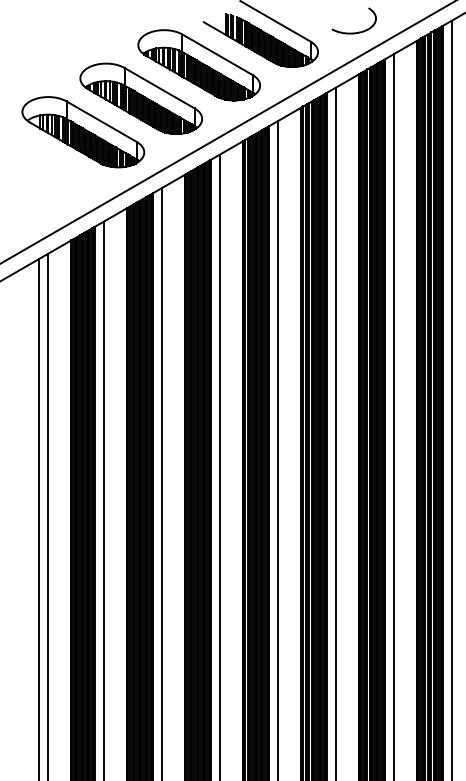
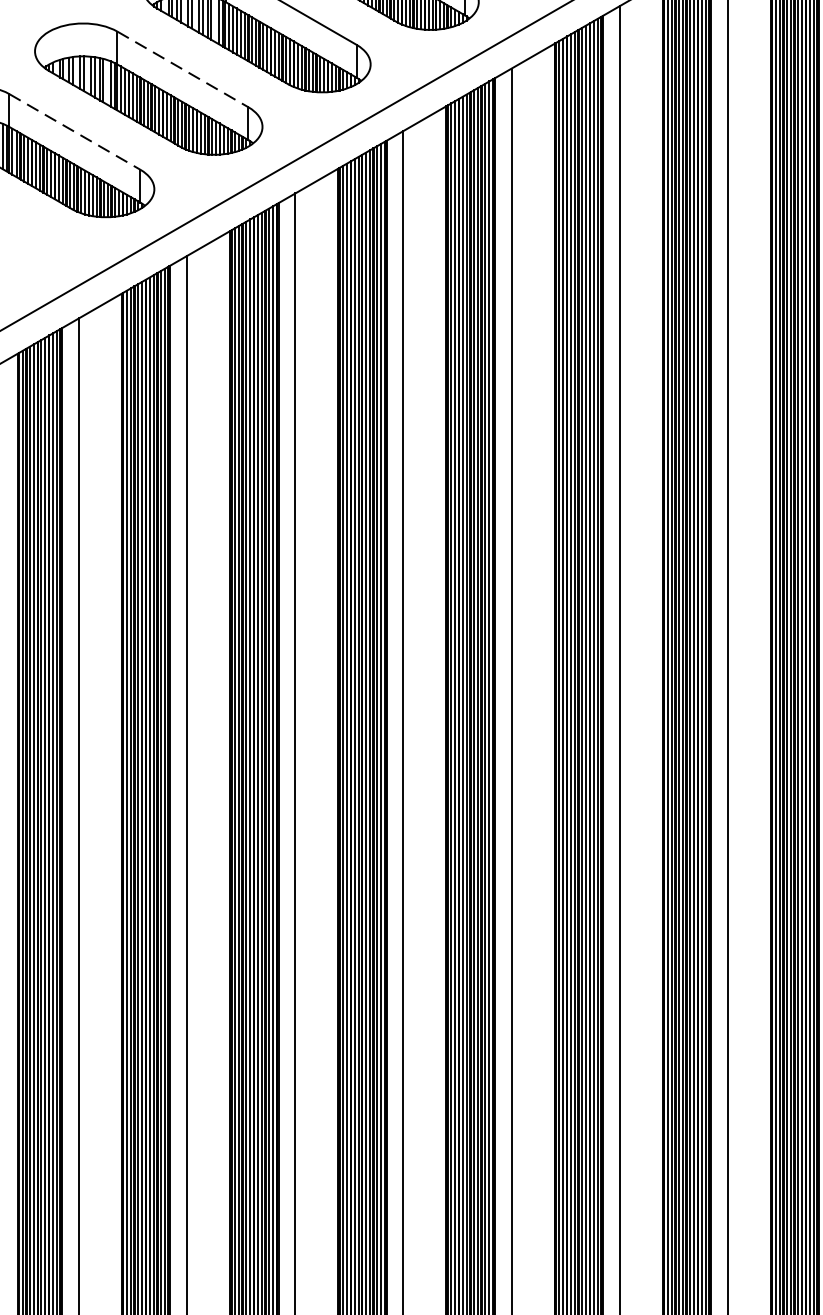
line: (160, 88) -> (184, 69), solid -> dashed
line: (102, 121) -> (76, 131), solid -> dashed

